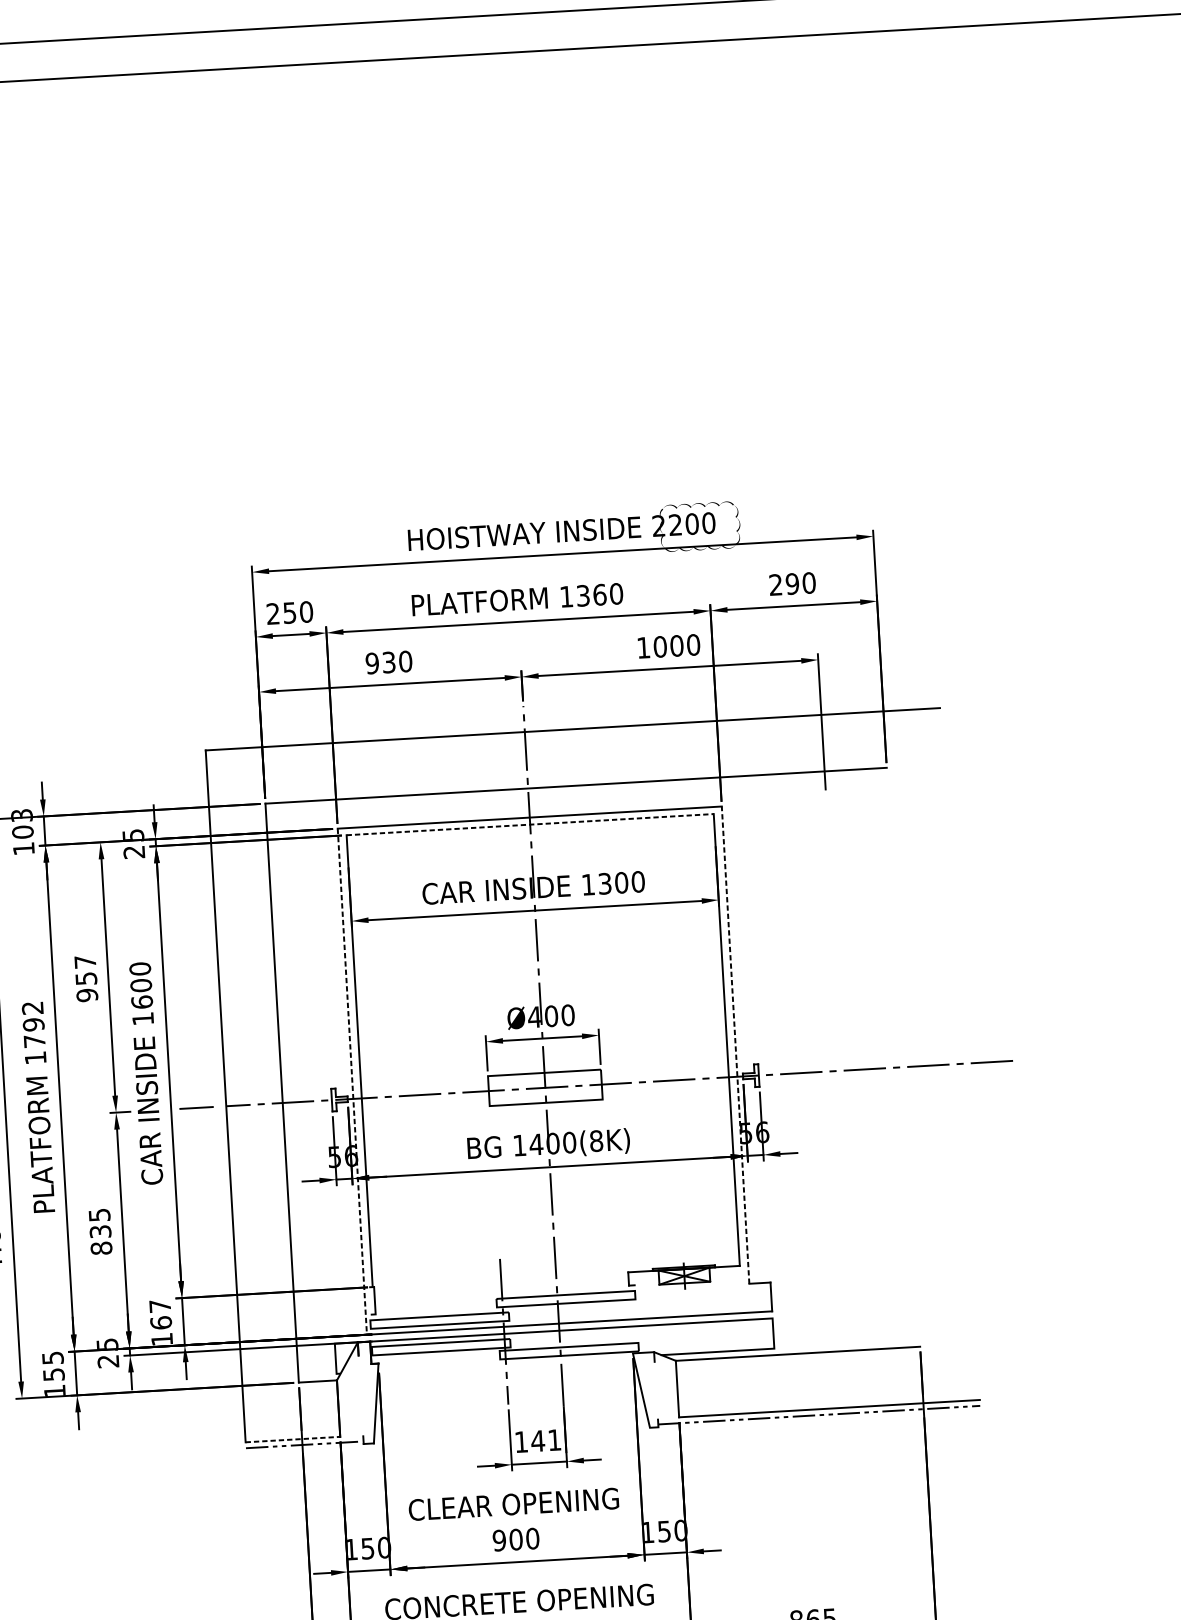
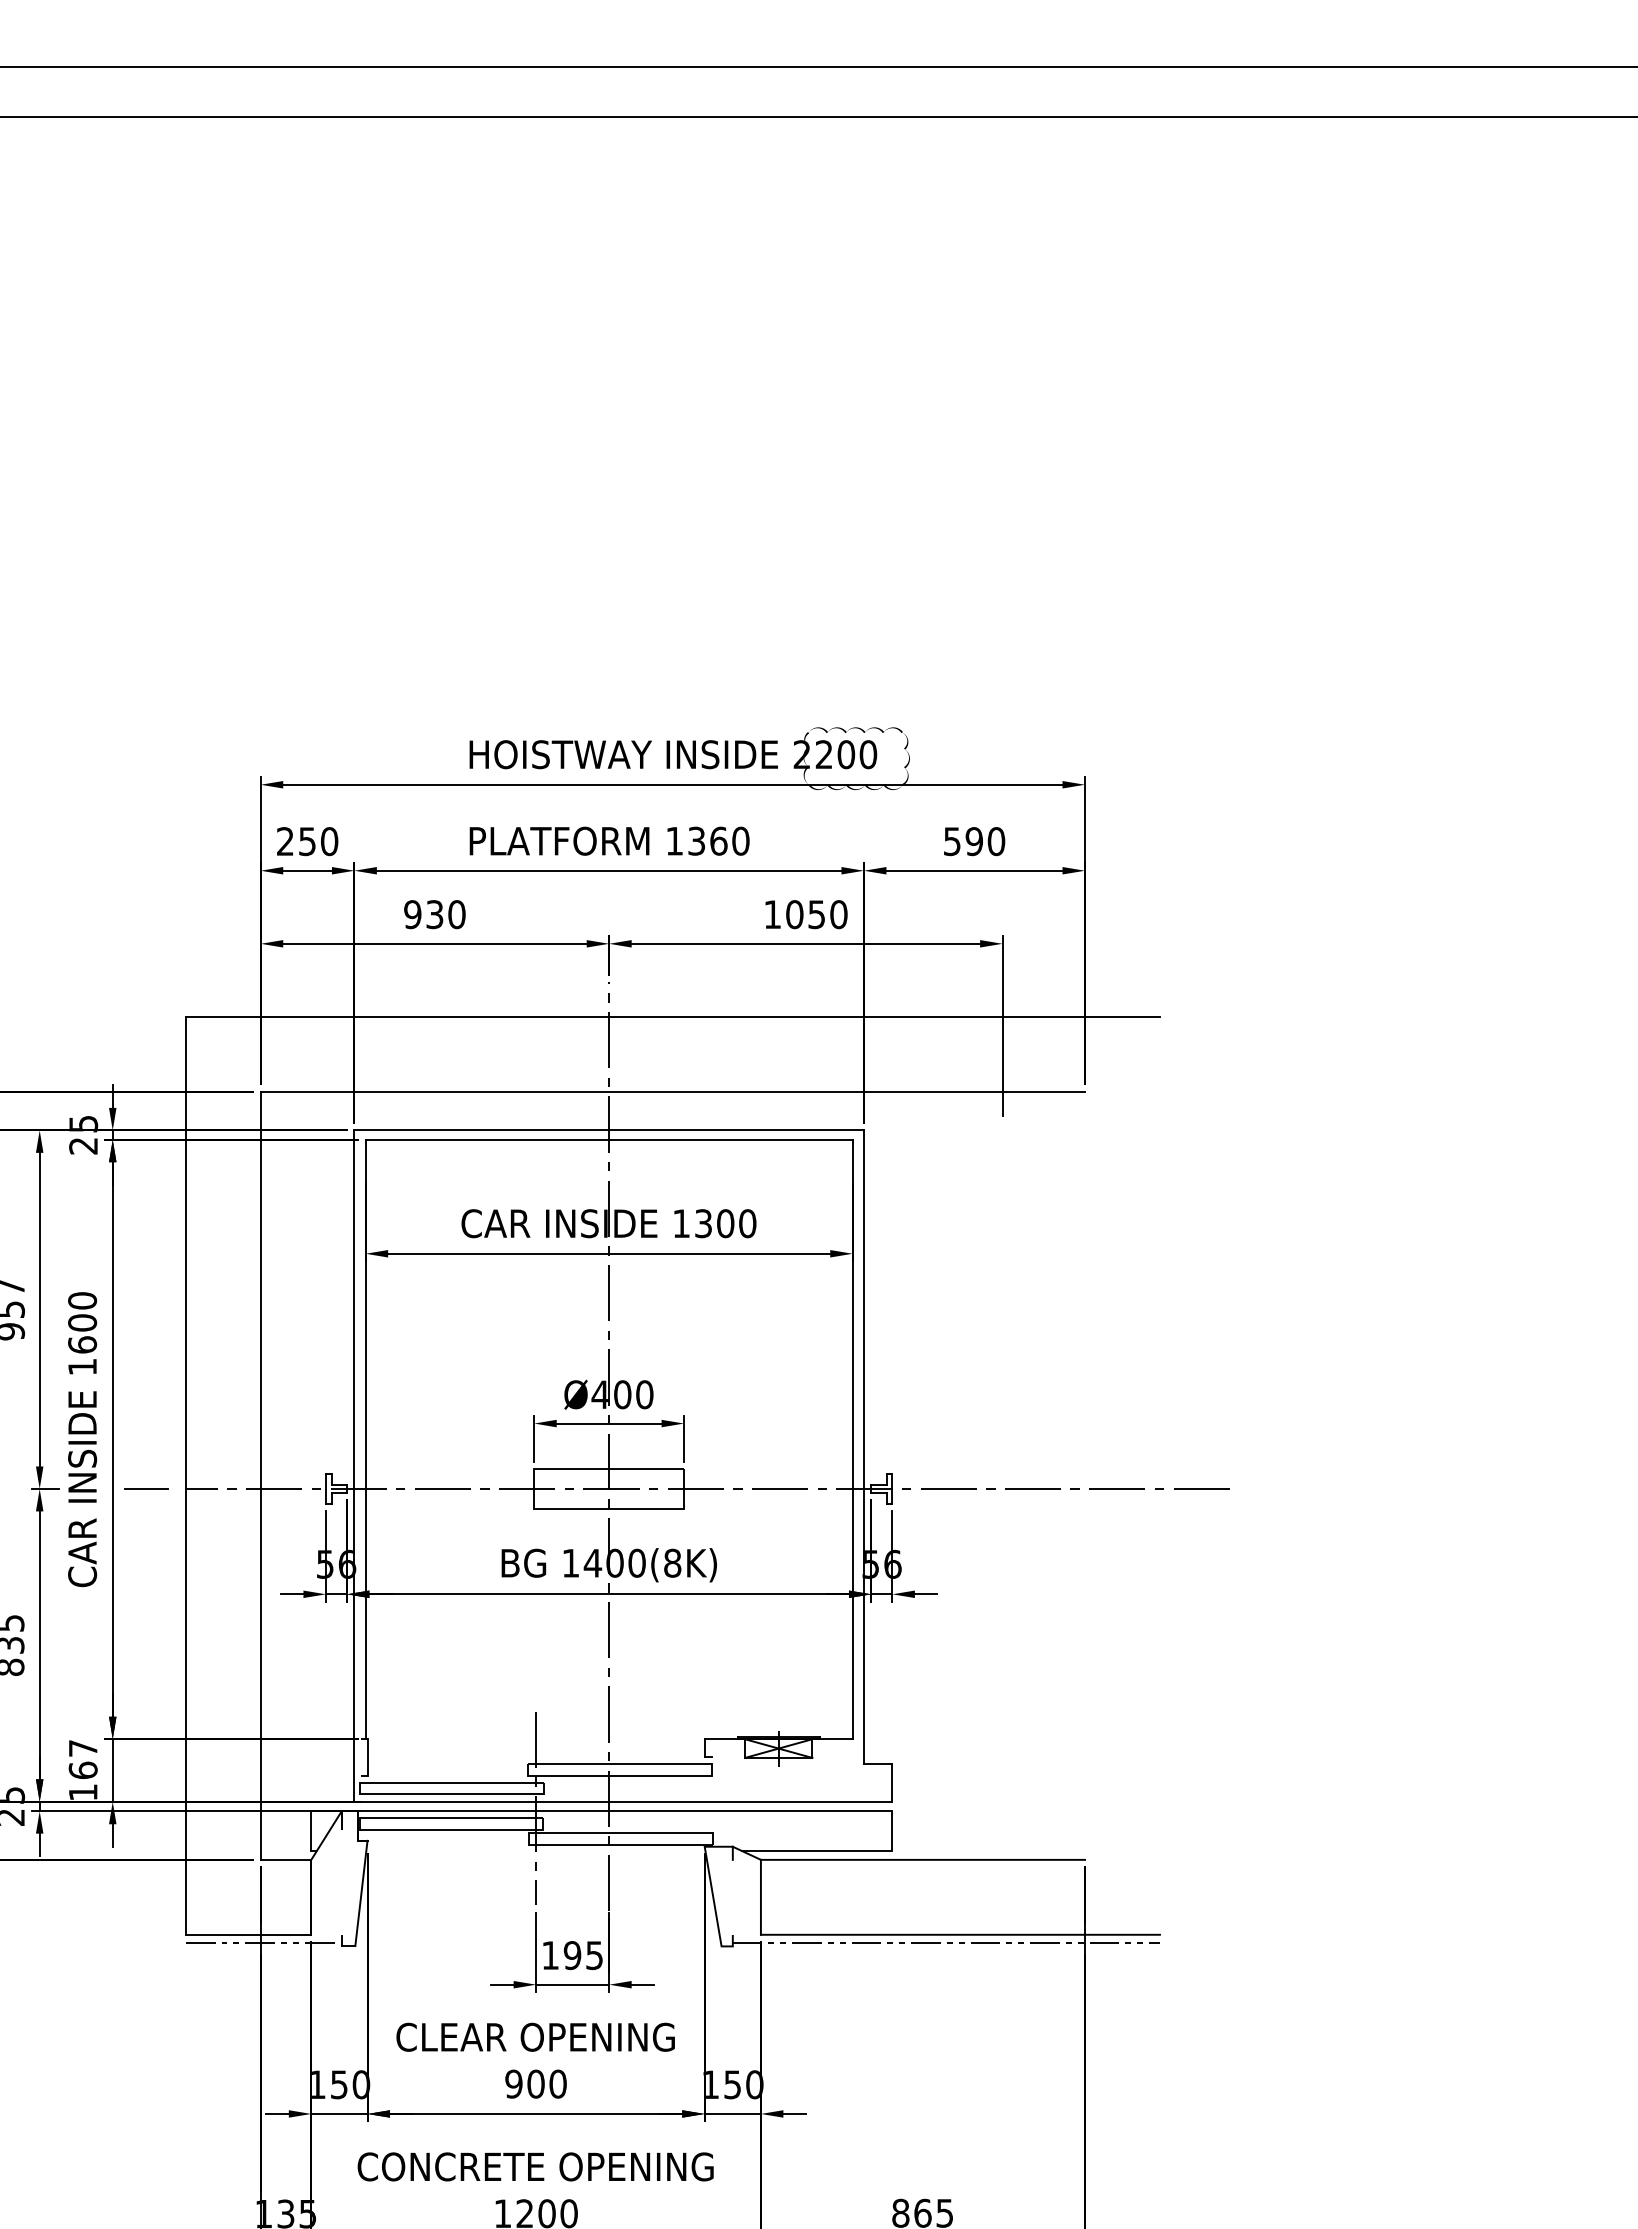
text: (776, 584) -> (952, 841), 290 -> 590
text: (676, 645) -> (816, 914), 1000 -> 1050
line: (530, 824) -> (609, 1139), dashed -> solid
line: (735, 1044) -> (863, 1446), dashed -> solid
line: (352, 1082) -> (354, 1466), dashed -> solid
line: (292, 1439) -> (248, 1934), dashed -> solid
text: (545, 1440) -> (582, 1955), 141 -> 195

